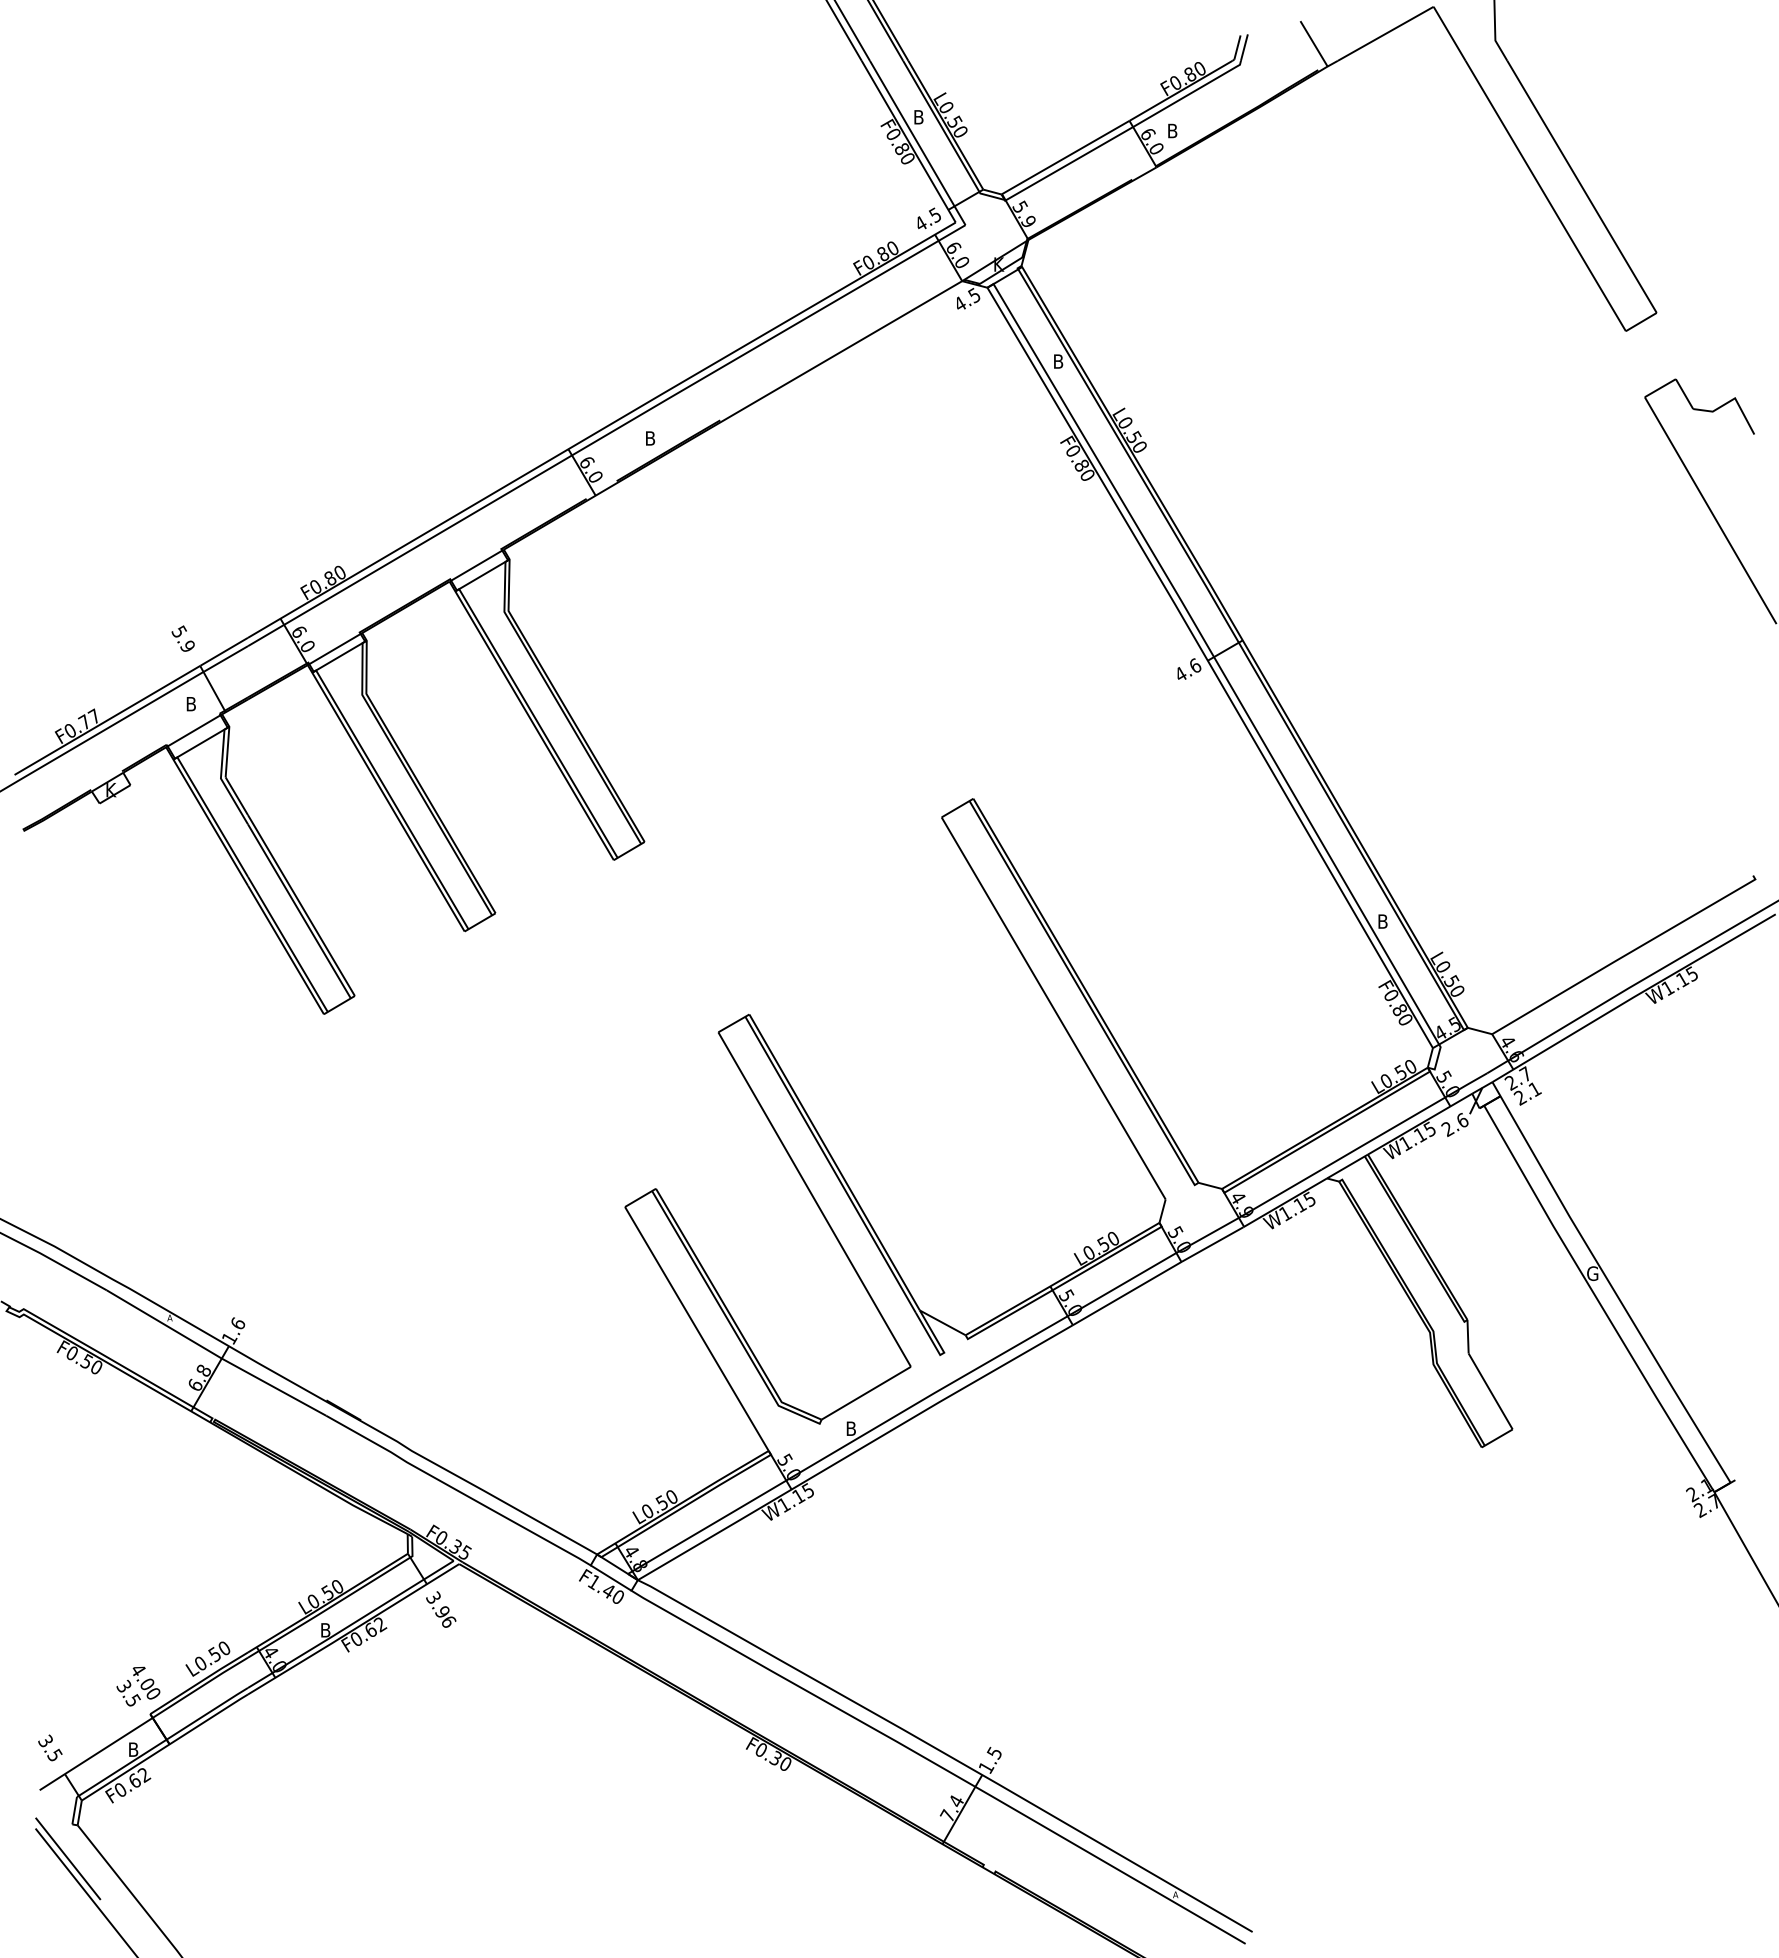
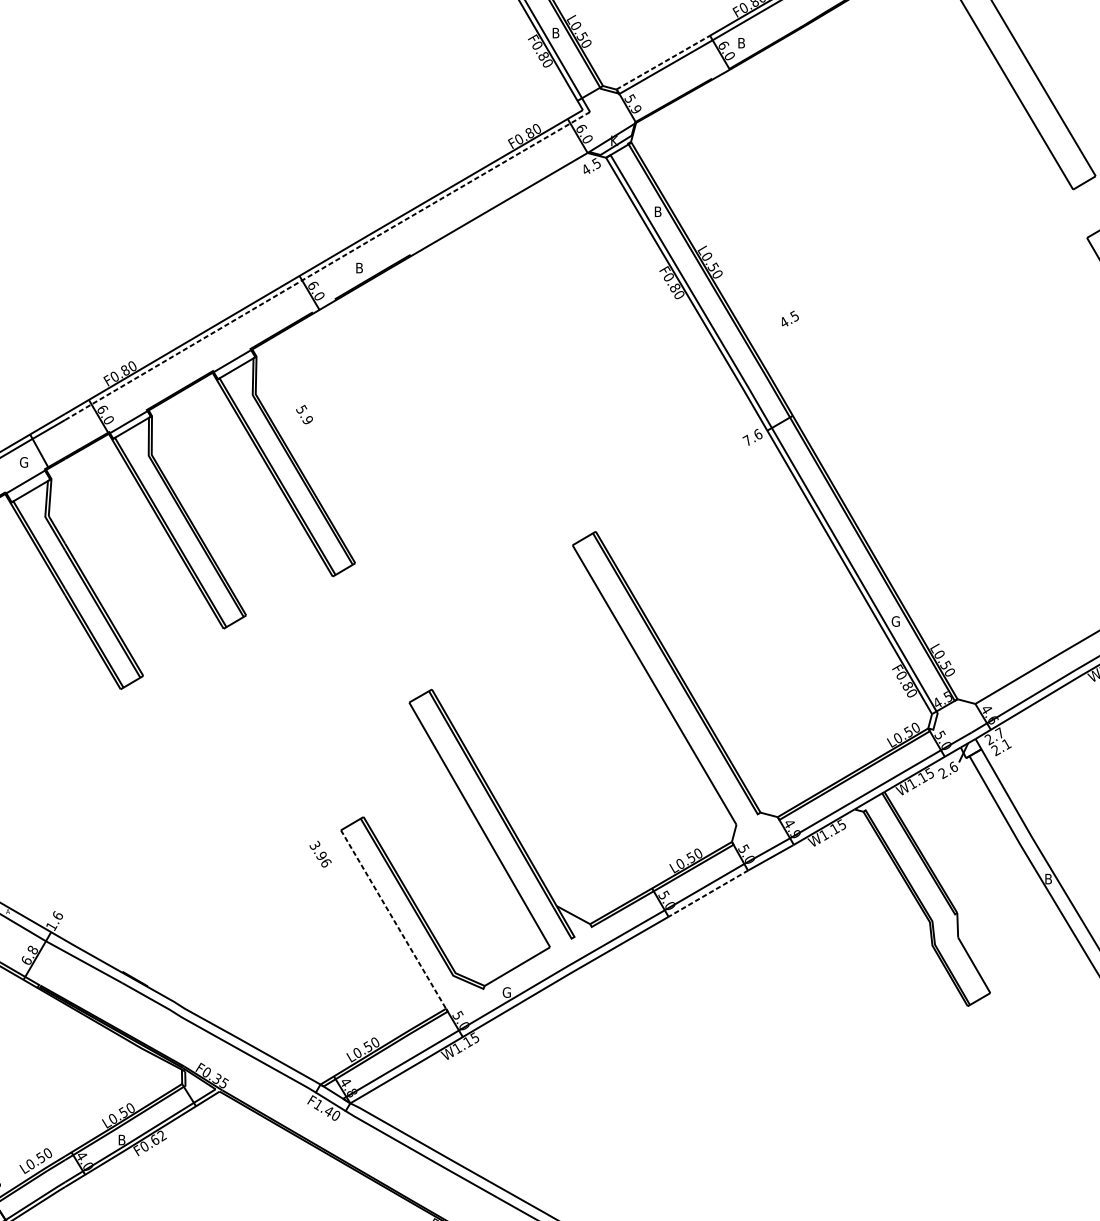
line: (1065, 157) -> (663, 62), solid -> dashed
text: (928, 218) -> (789, 318), moved
line: (607, 434) -> (328, 265), solid -> dashed
text: (182, 638) -> (304, 414), moved
text: (1179, 673) -> (746, 440), 4.6 -> 7.6
text: (191, 703) -> (23, 461), B -> G
text: (1382, 921) -> (895, 621), B -> G
text: (1592, 1273) -> (1048, 878), G -> B
line: (1126, 1293) -> (707, 893), solid -> dashed
line: (696, 1328) -> (393, 919), solid -> dashed
text: (851, 1428) -> (506, 992), B -> G
text: (441, 1609) -> (320, 854), moved

